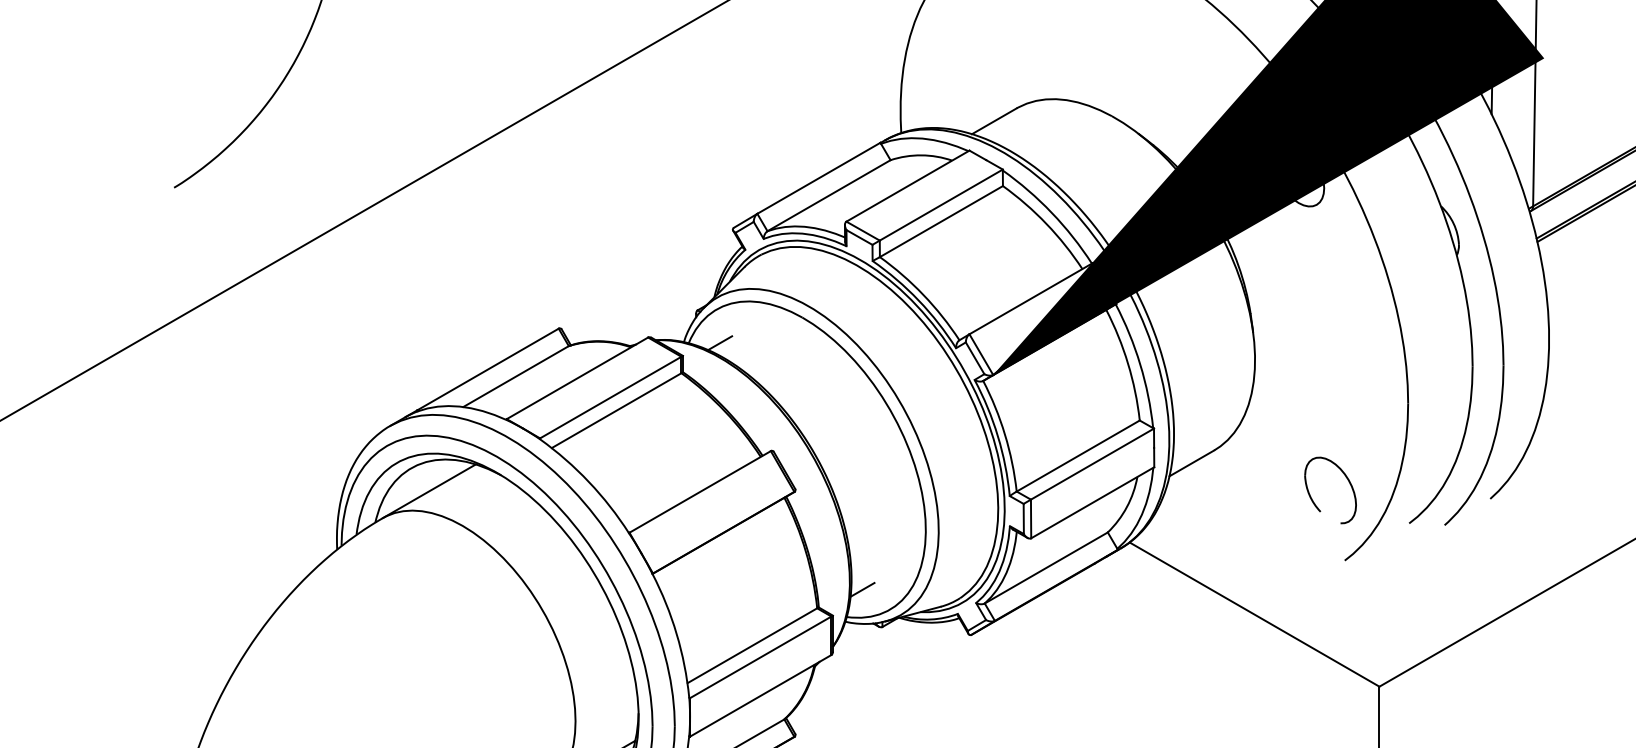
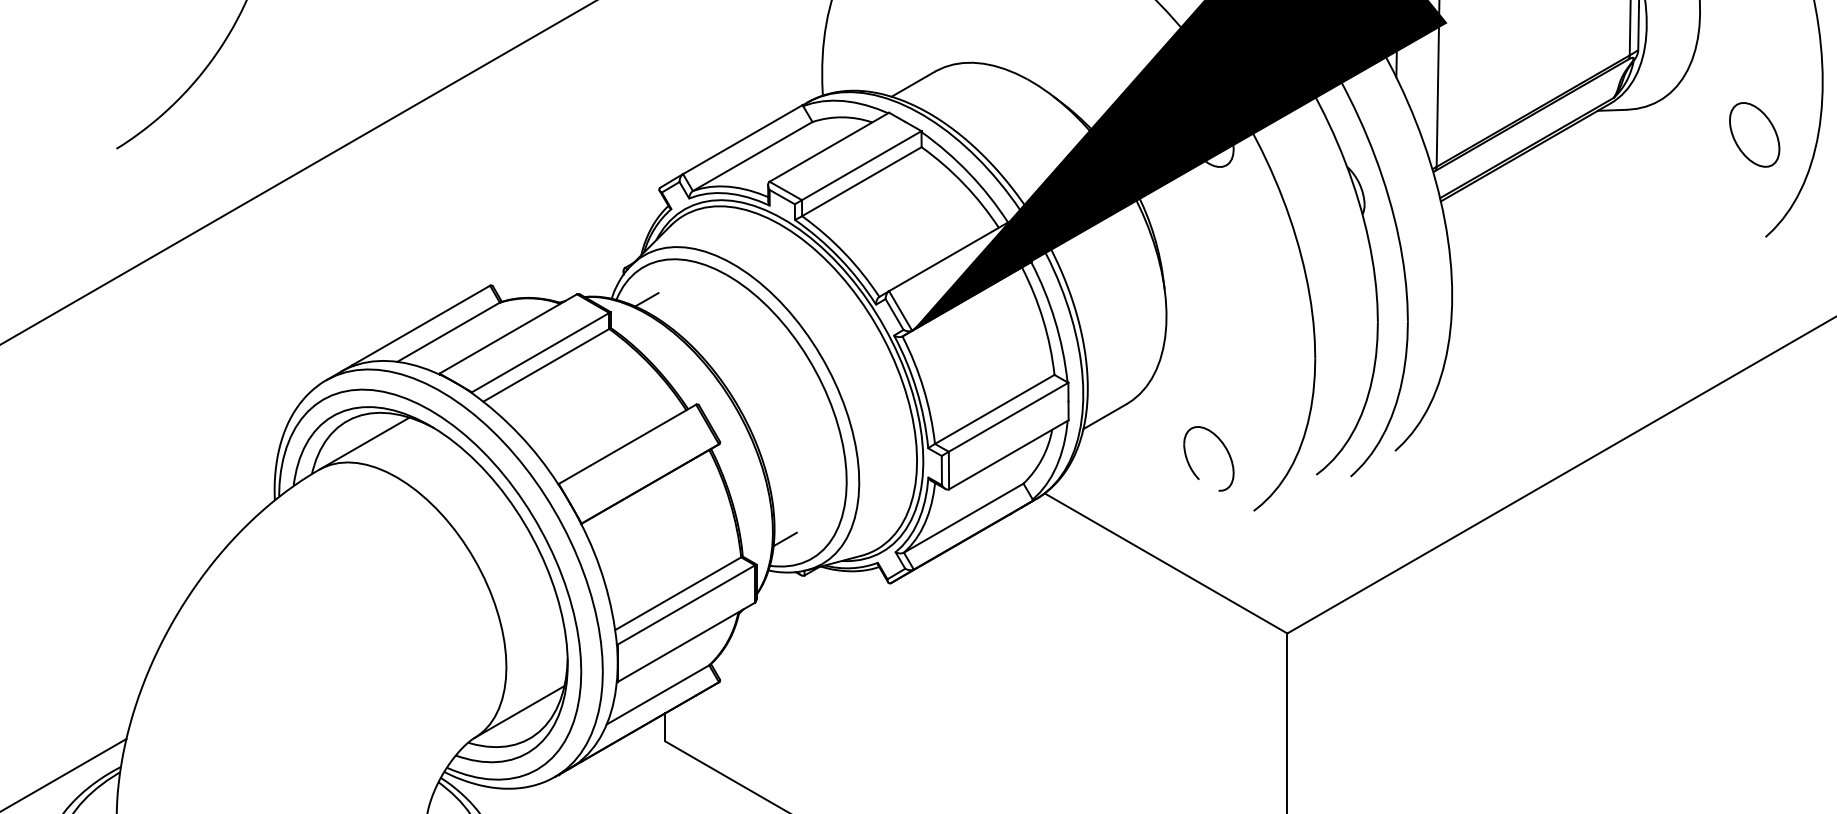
part: (1313, 500) -> (1192, 468), moved

